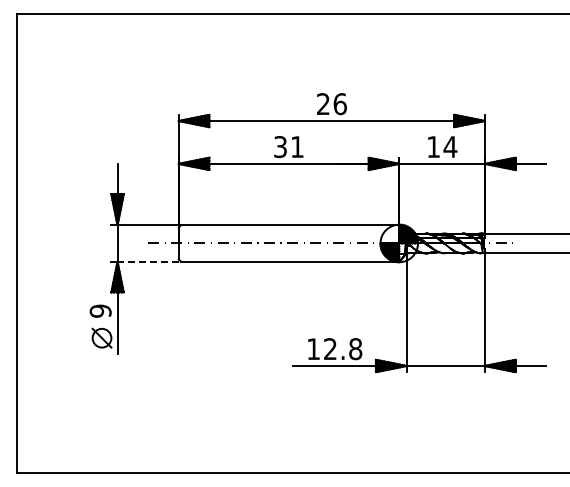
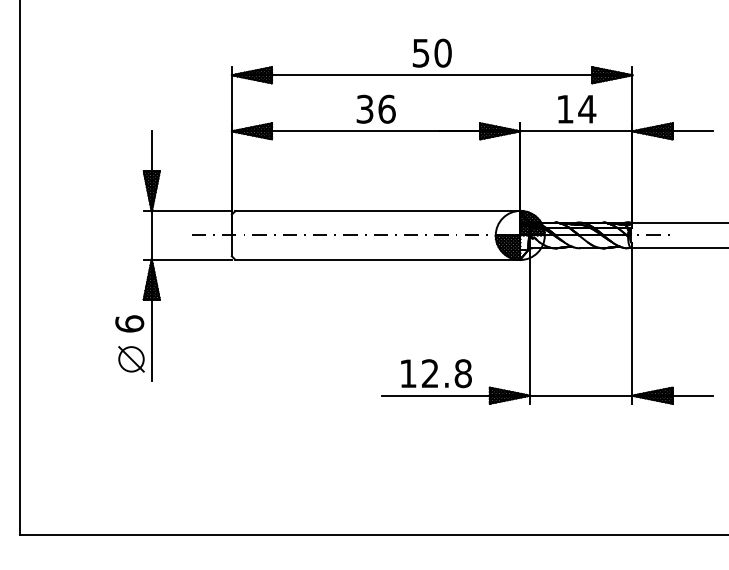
text: (331, 104) -> (431, 53), 26 -> 50
text: (297, 147) -> (387, 109), 31 -> 36
line: (148, 261) -> (192, 259), dashed -> solid
text: (100, 310) -> (129, 323), 9 -> 6

